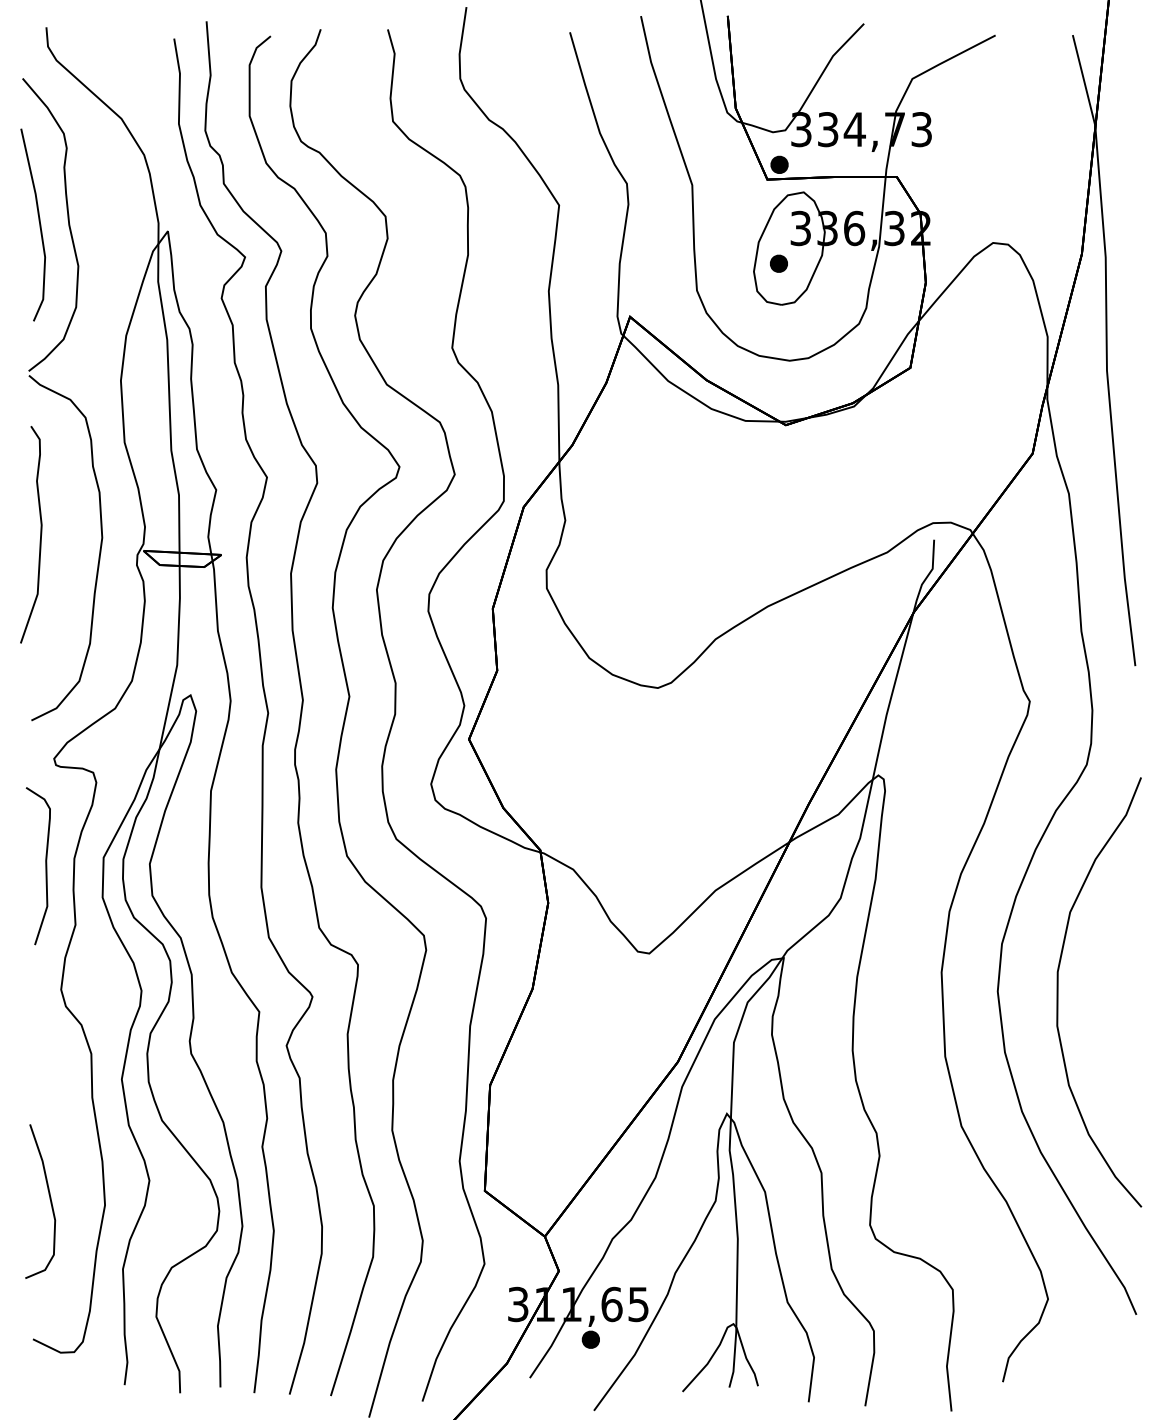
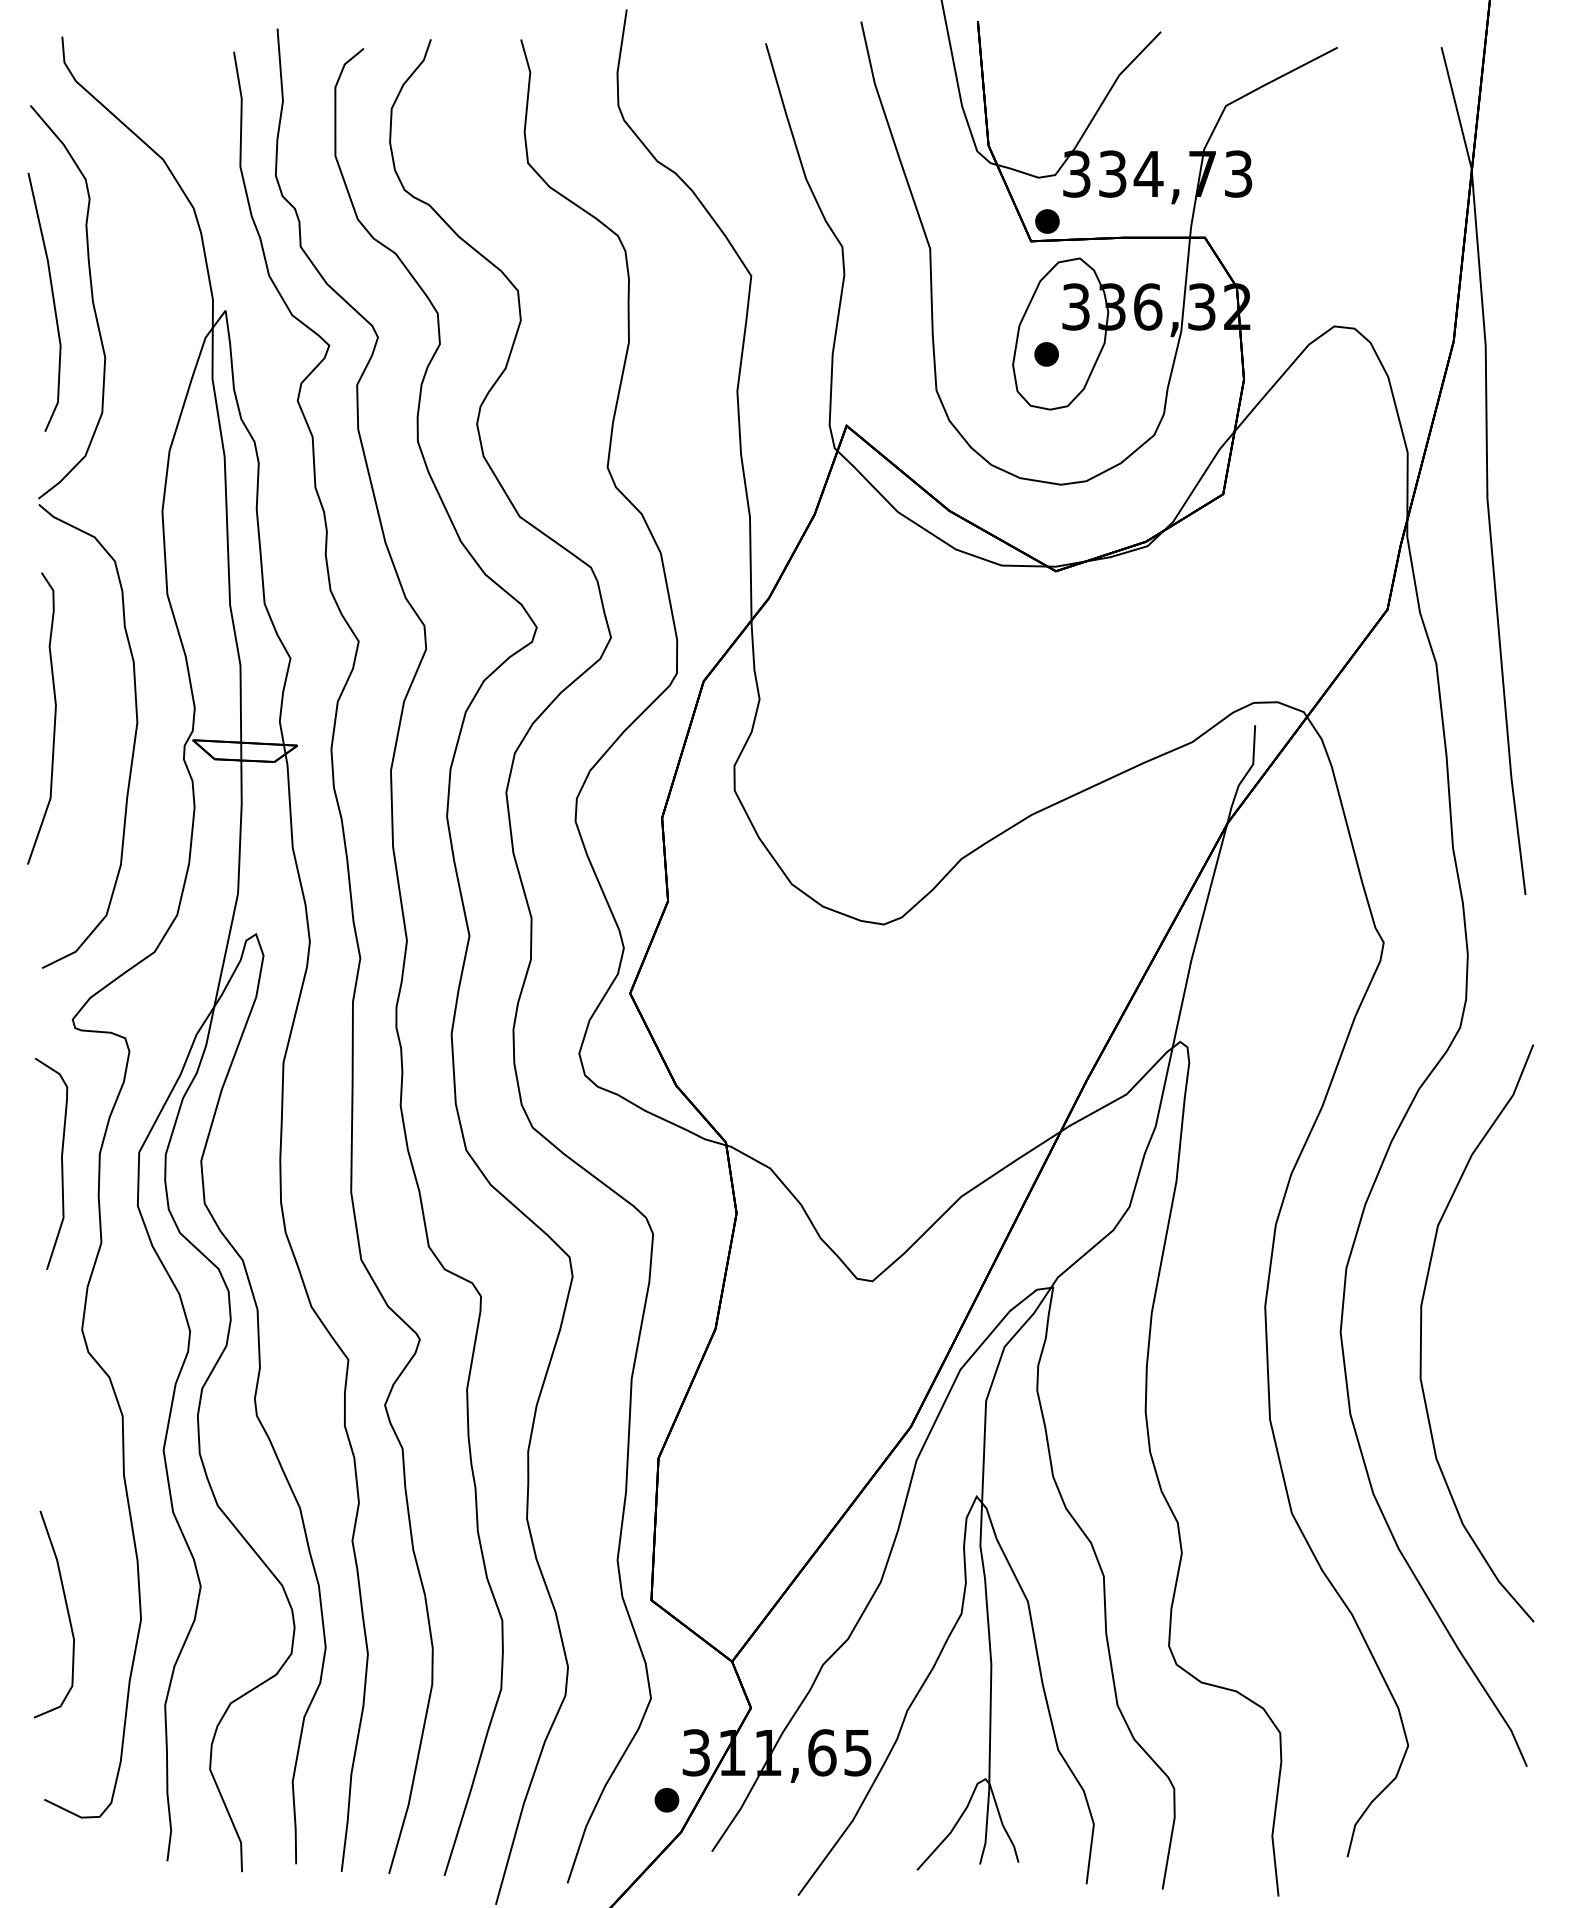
part: (590, 1339) -> (666, 1800), moved

